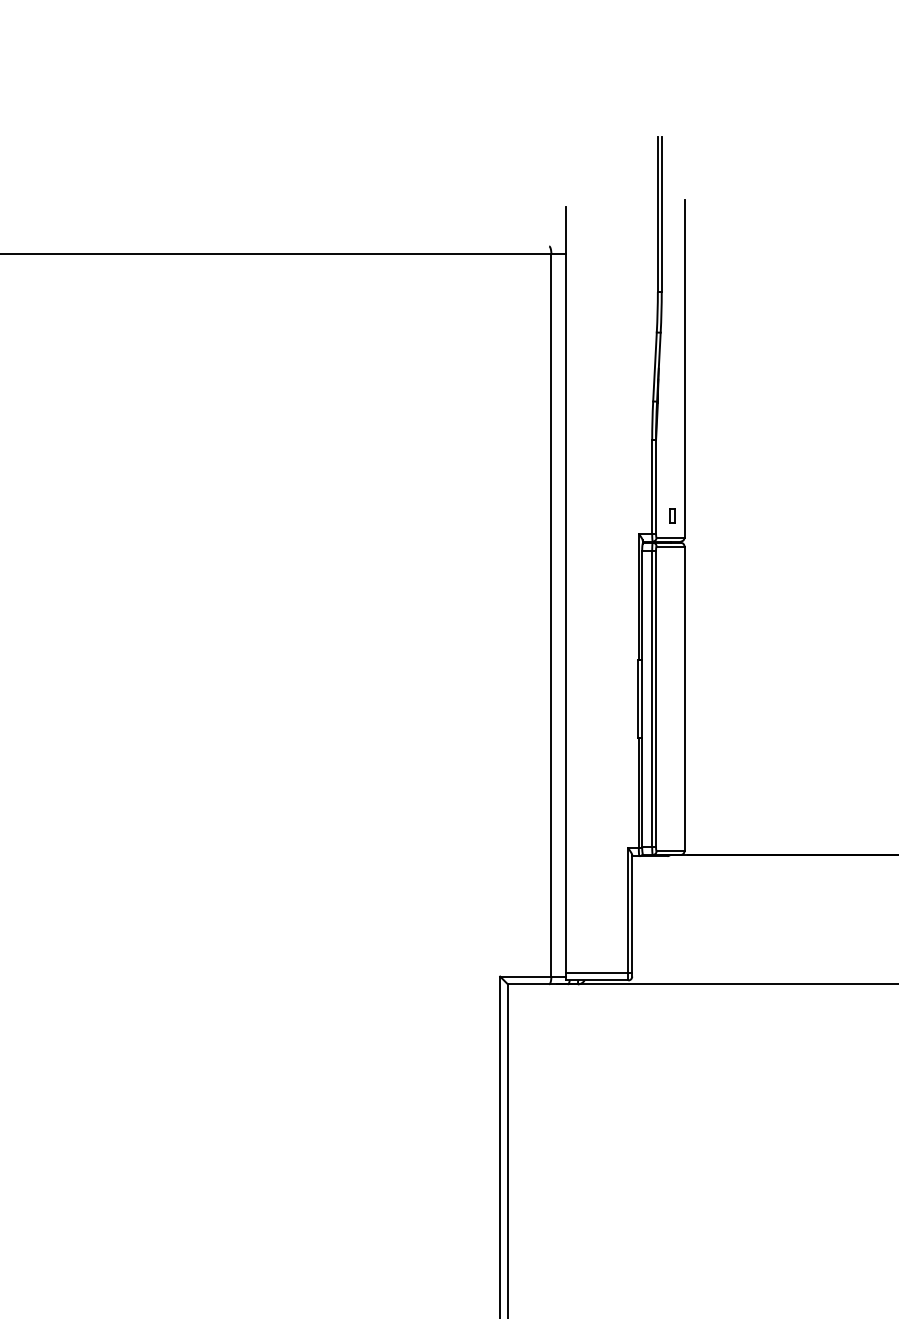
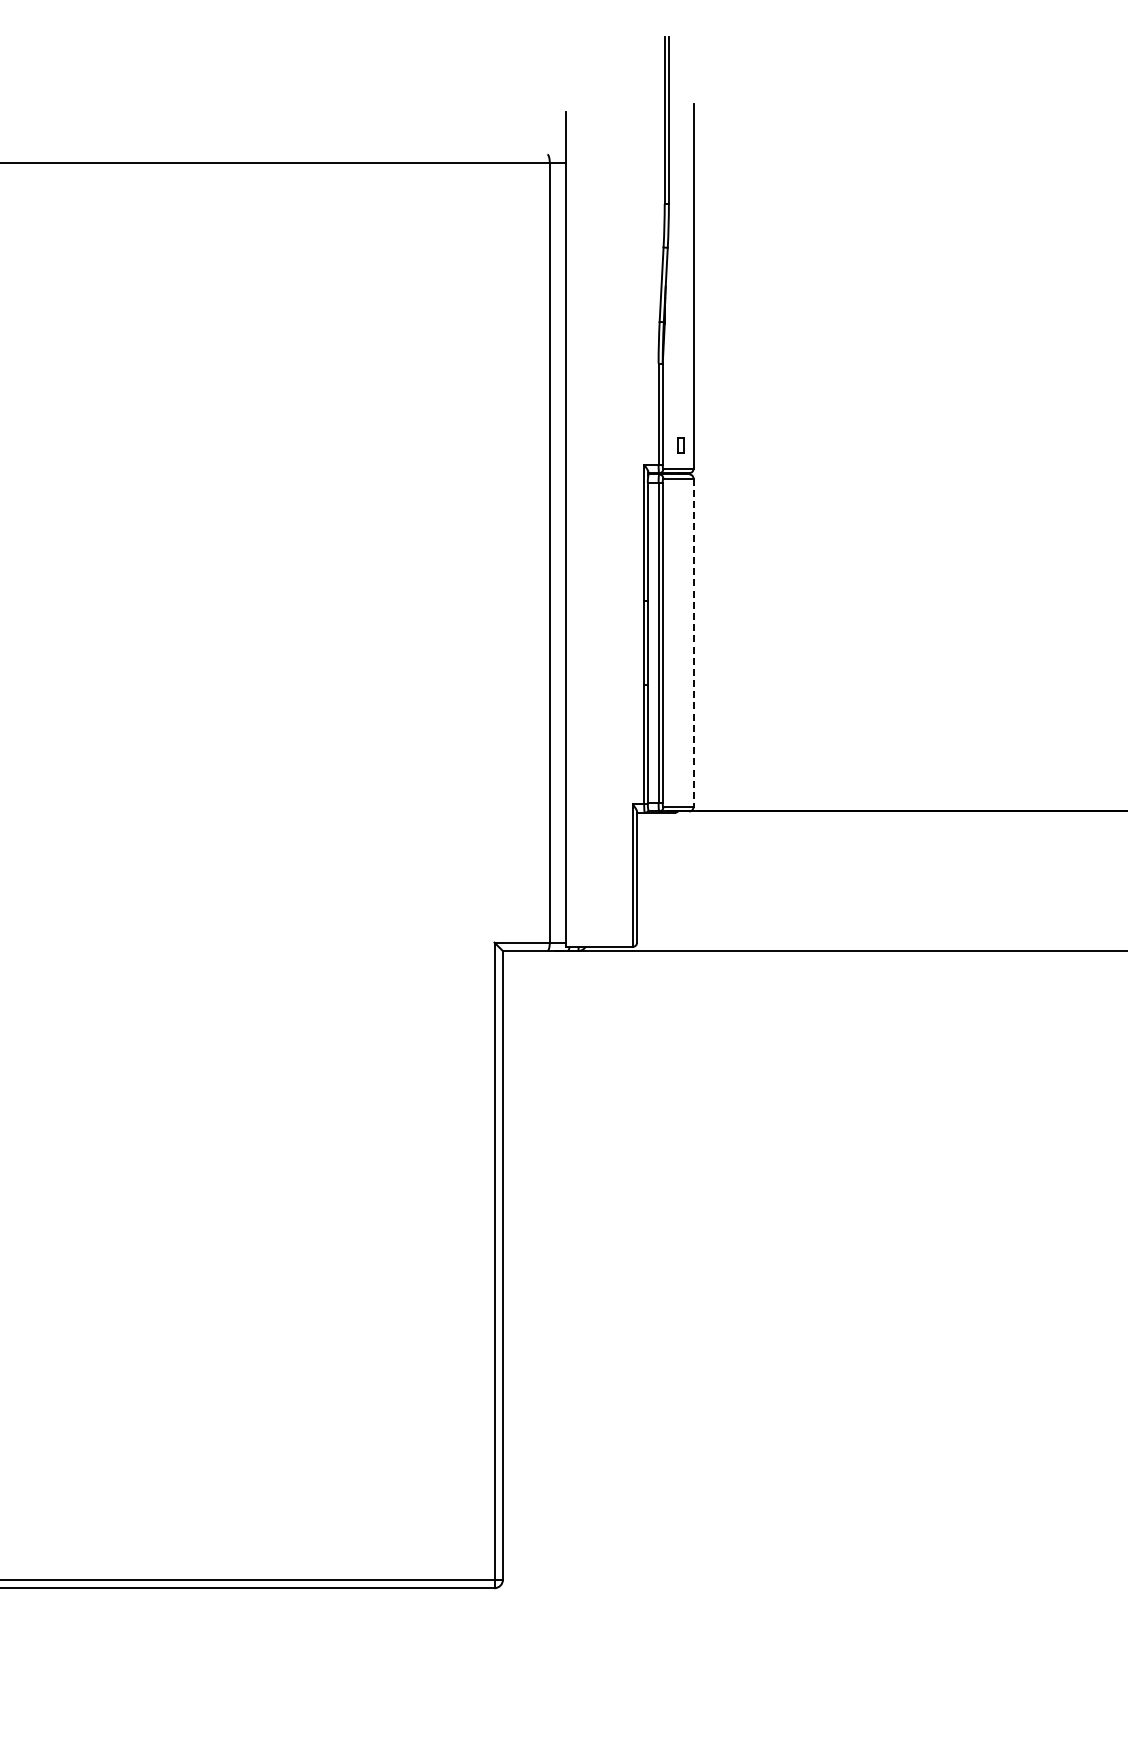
line: (684, 699) -> (693, 643), solid -> dashed
line: (599, 972) -> (601, 938), removed

